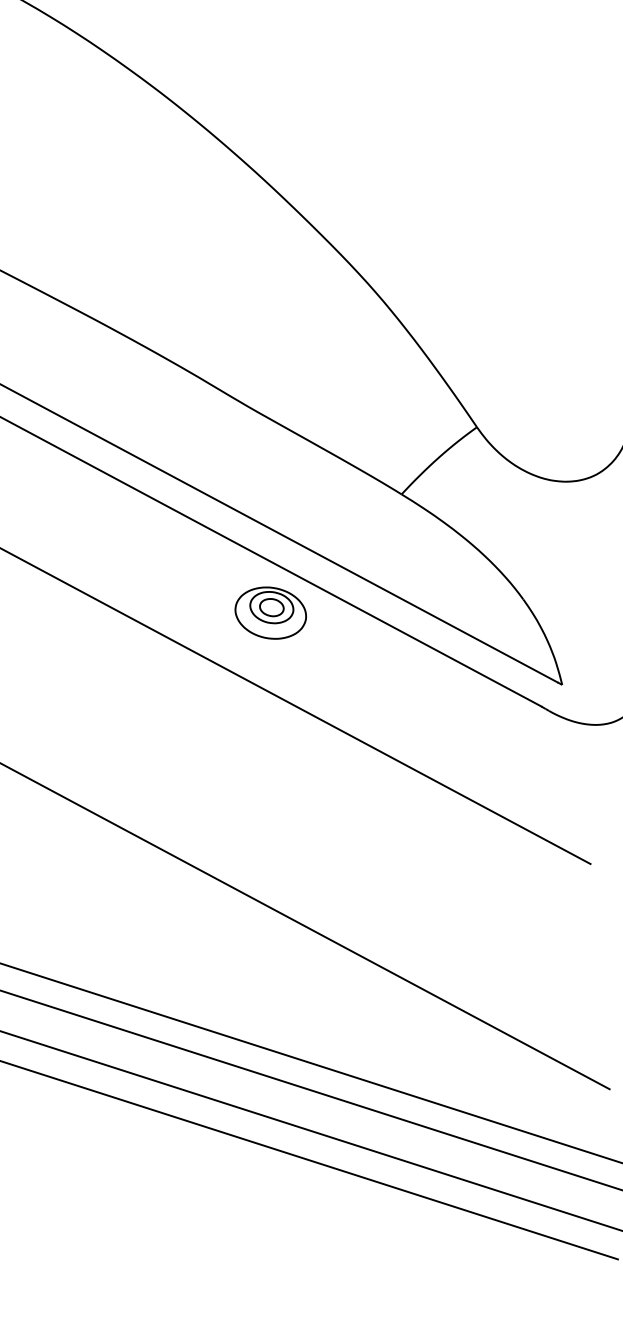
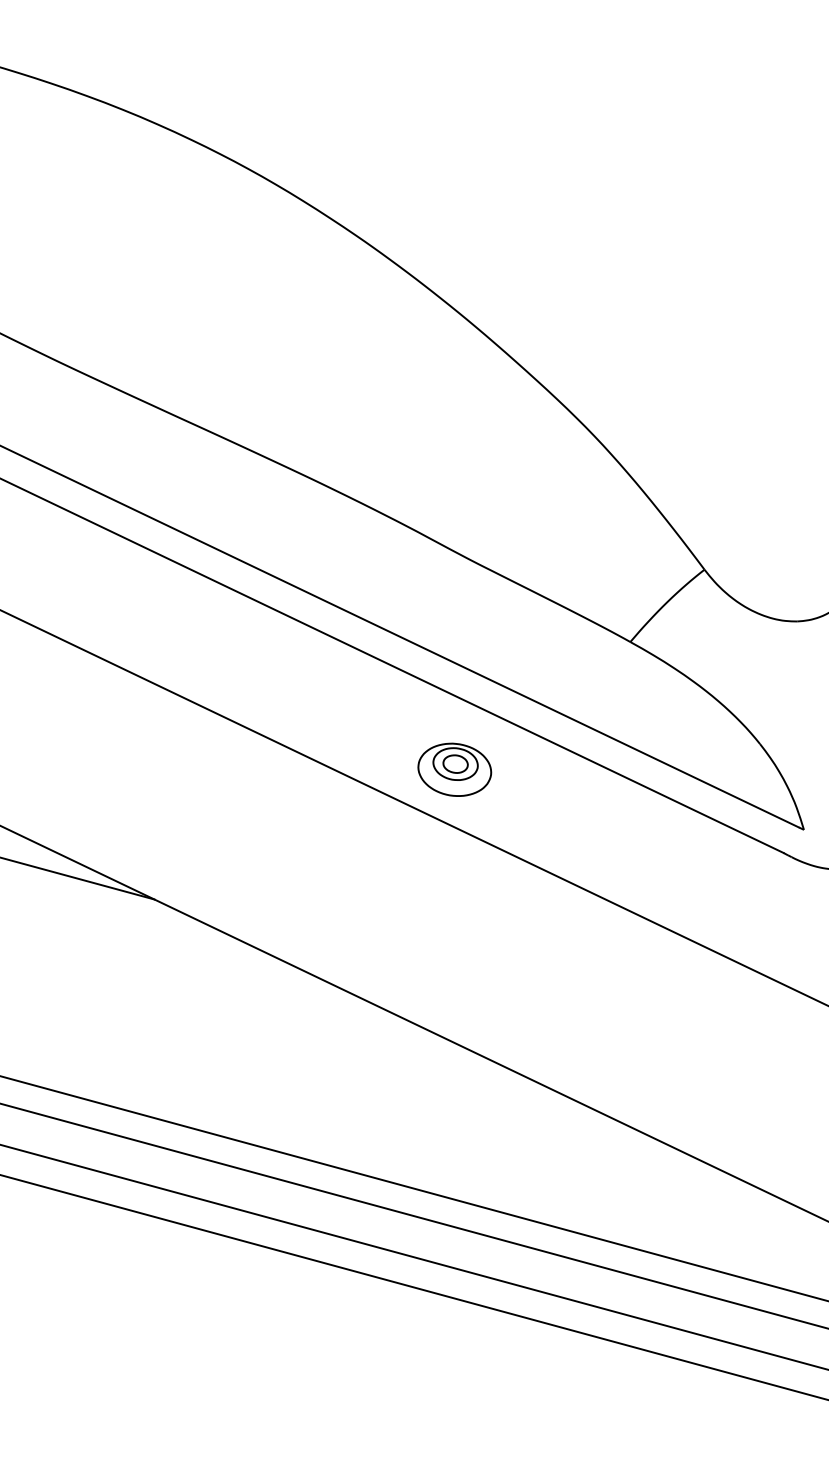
part: (270, 612) -> (454, 769), moved

